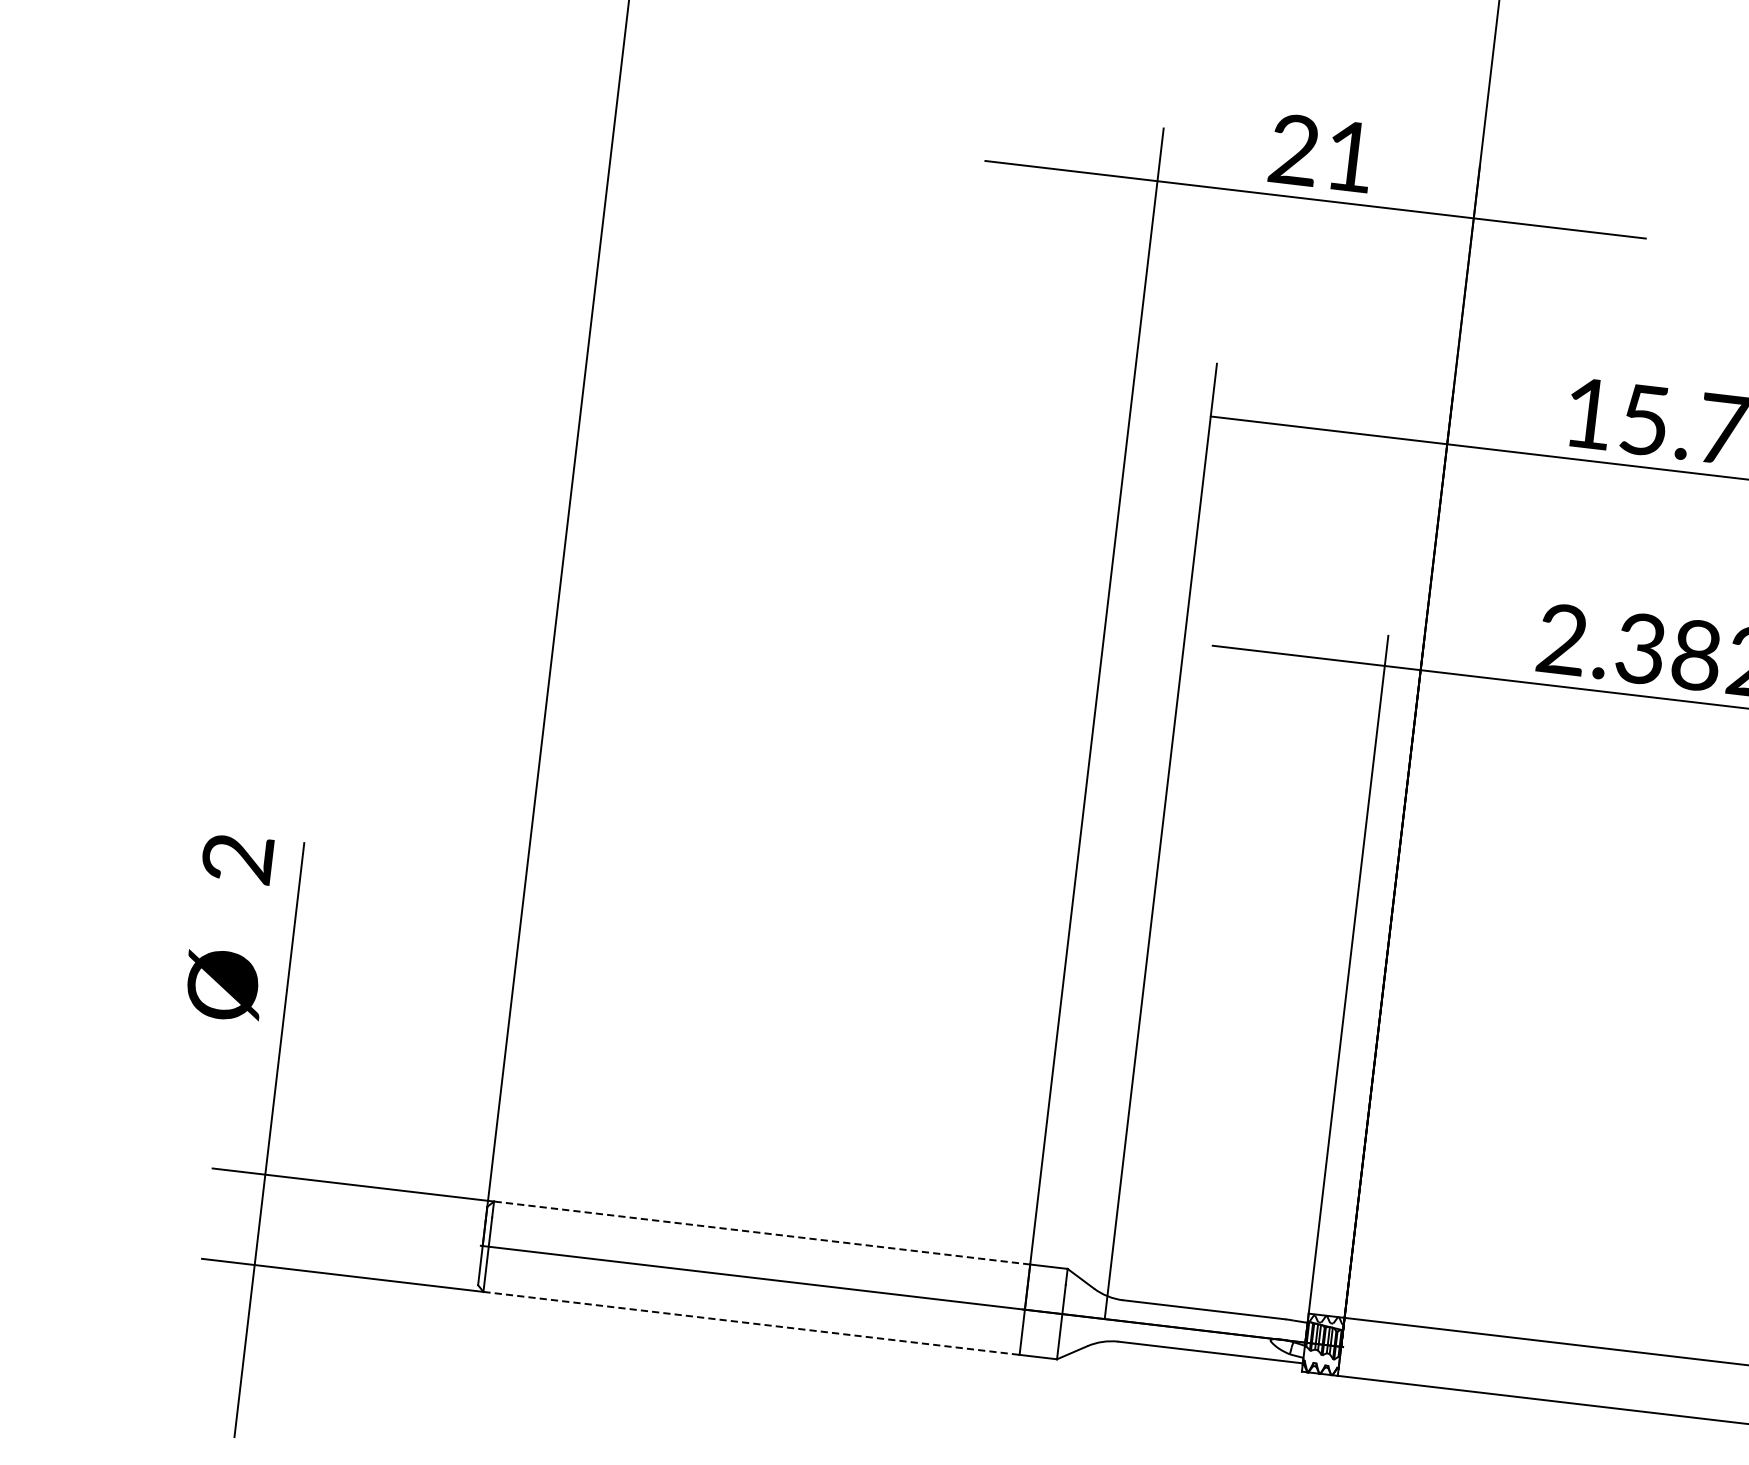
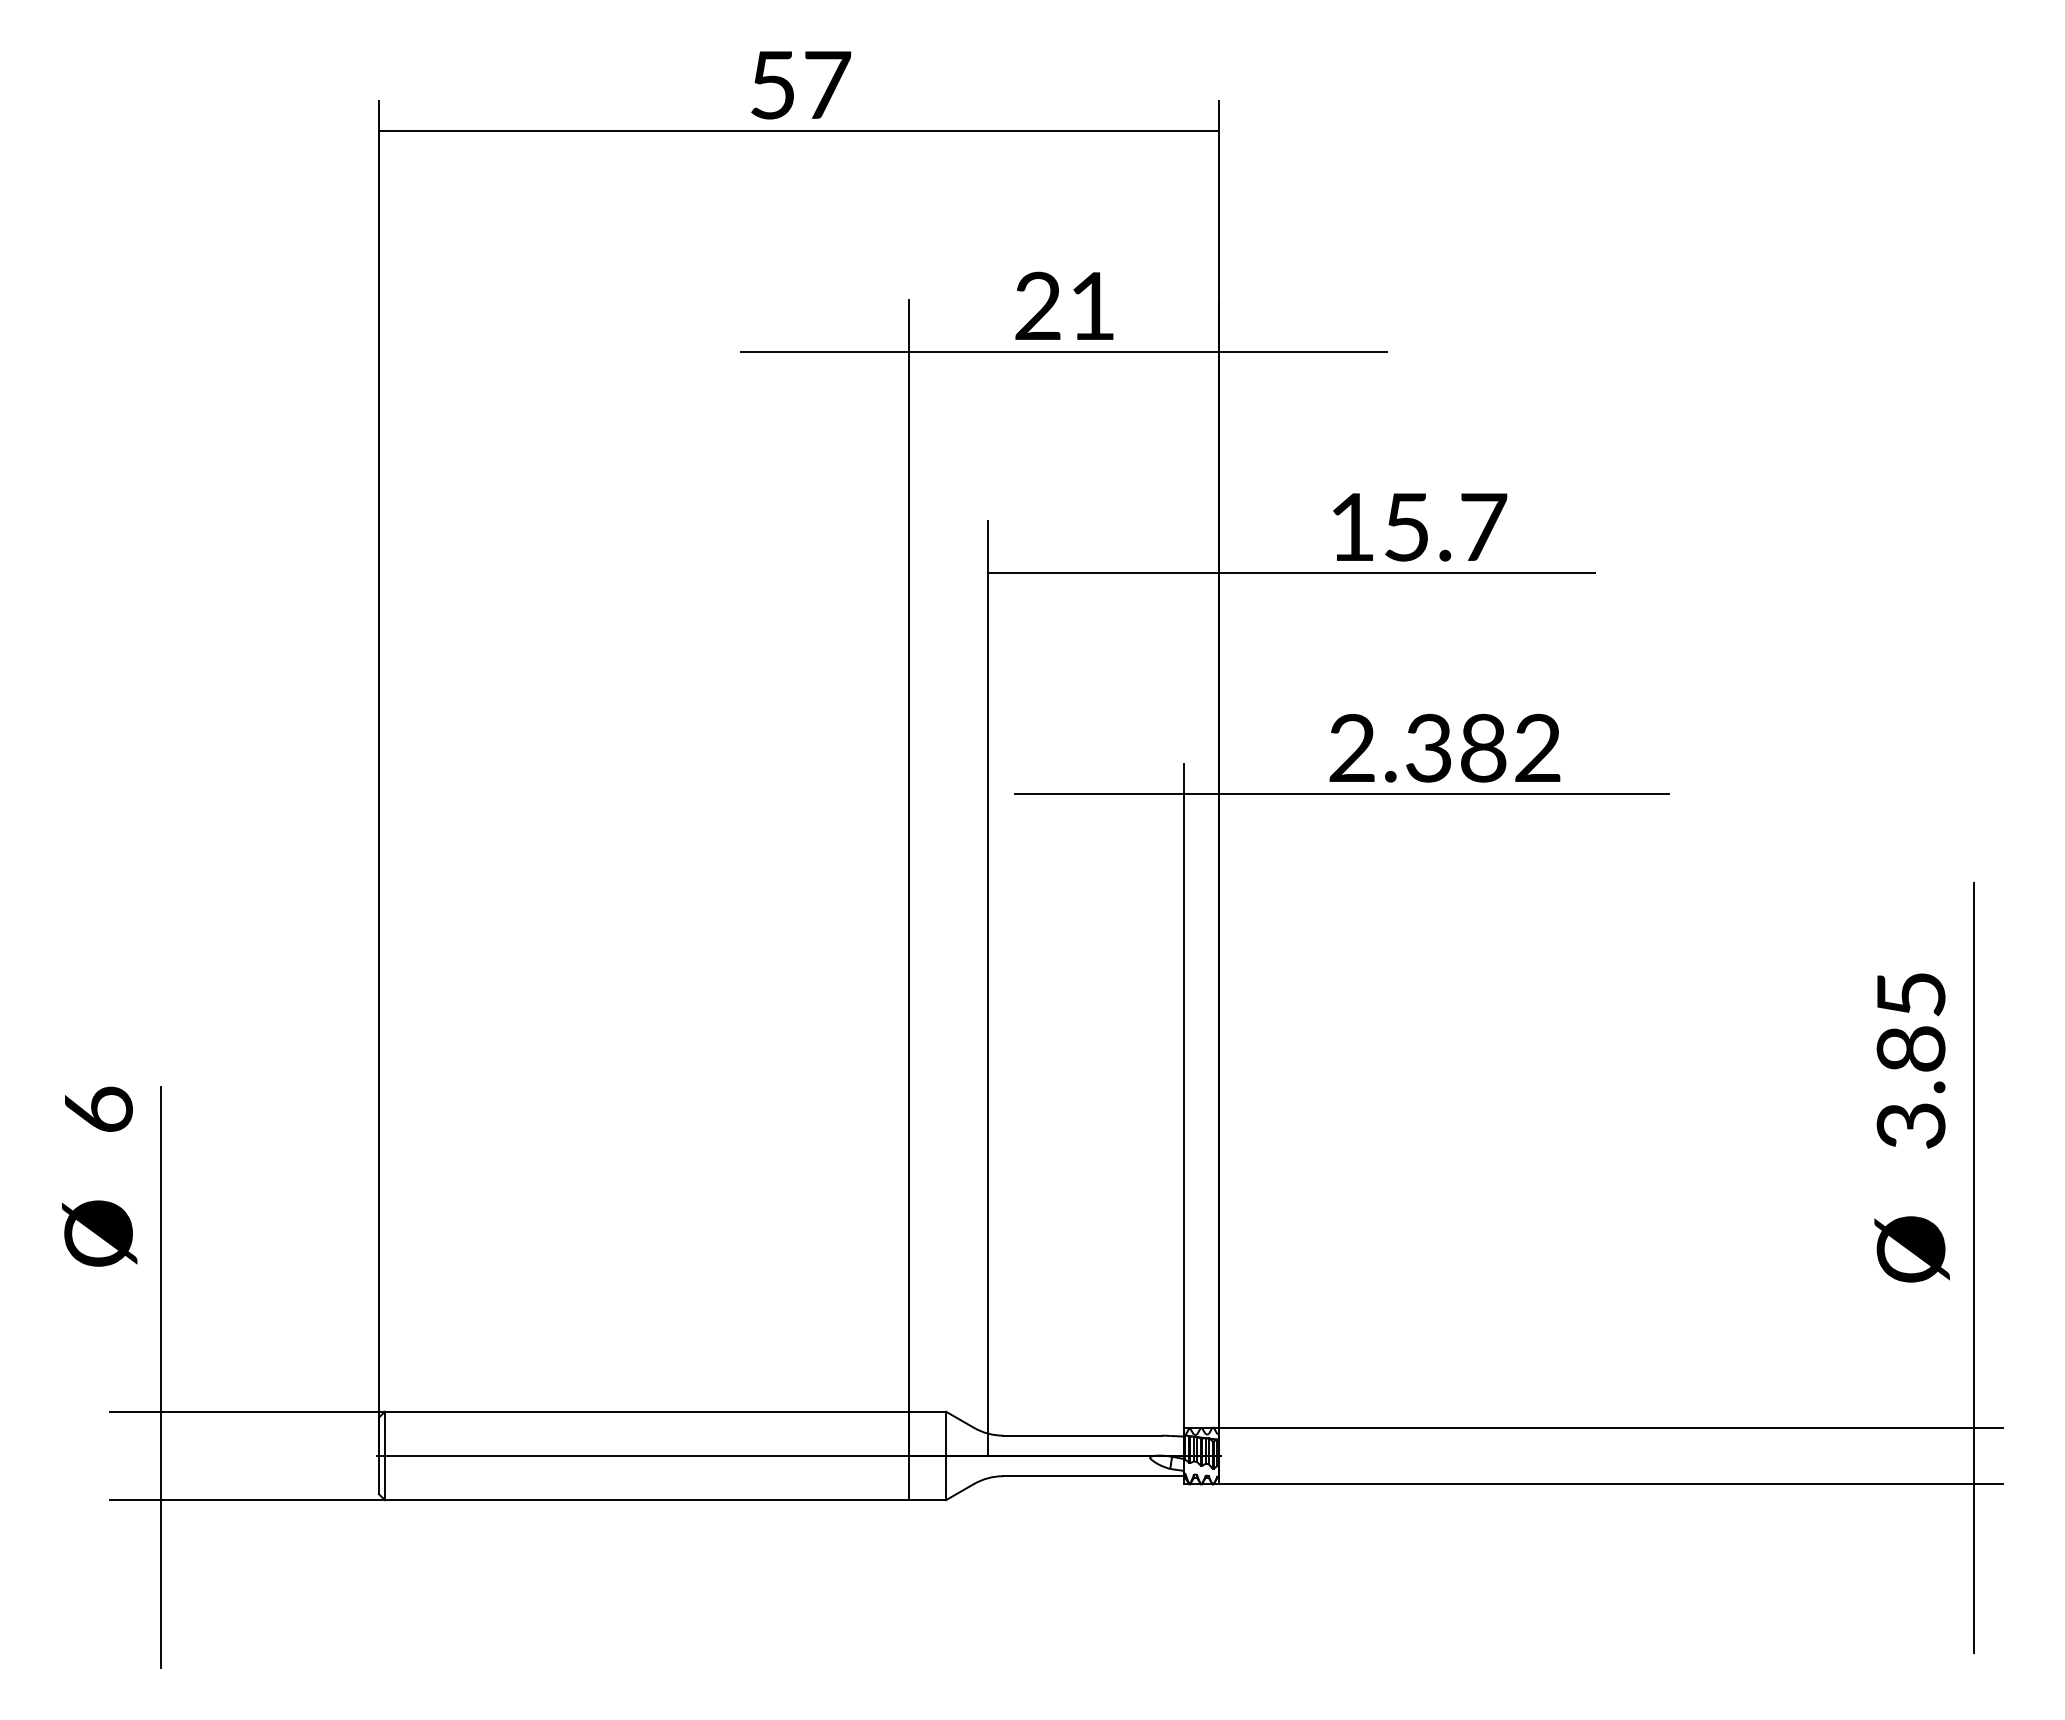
text: (237, 858) -> (98, 1109), 2 -> 6
line: (761, 1232) -> (646, 1411), dashed -> solid
line: (751, 1323) -> (647, 1500), dashed -> solid

